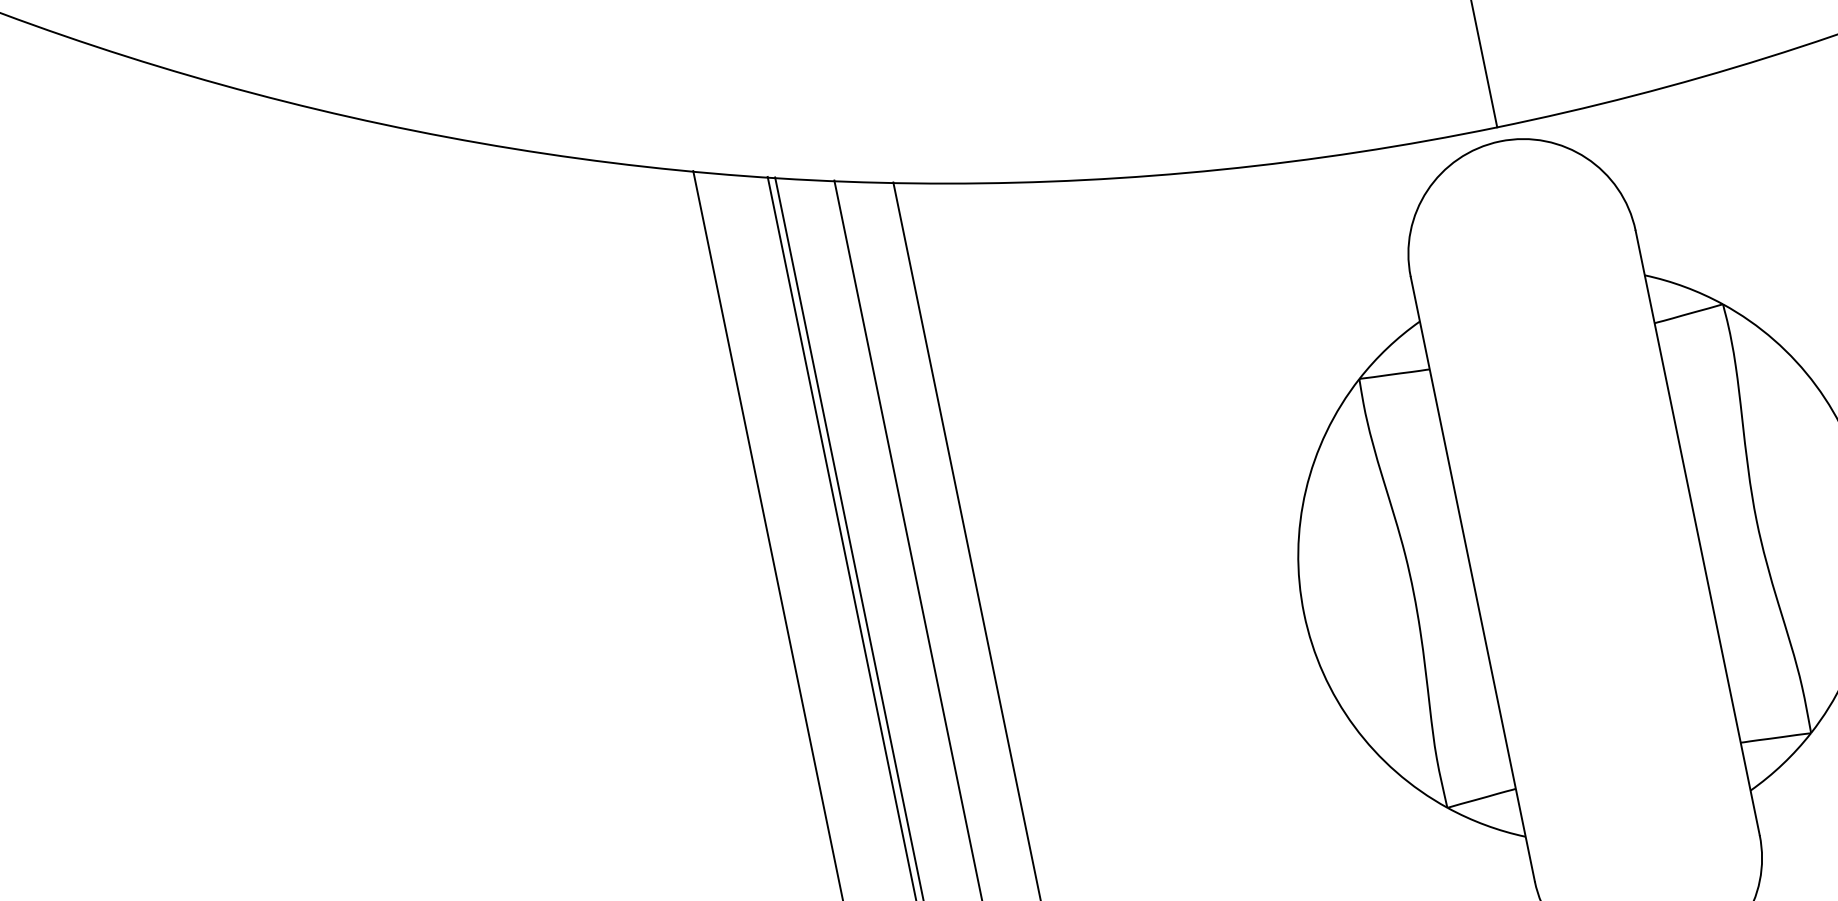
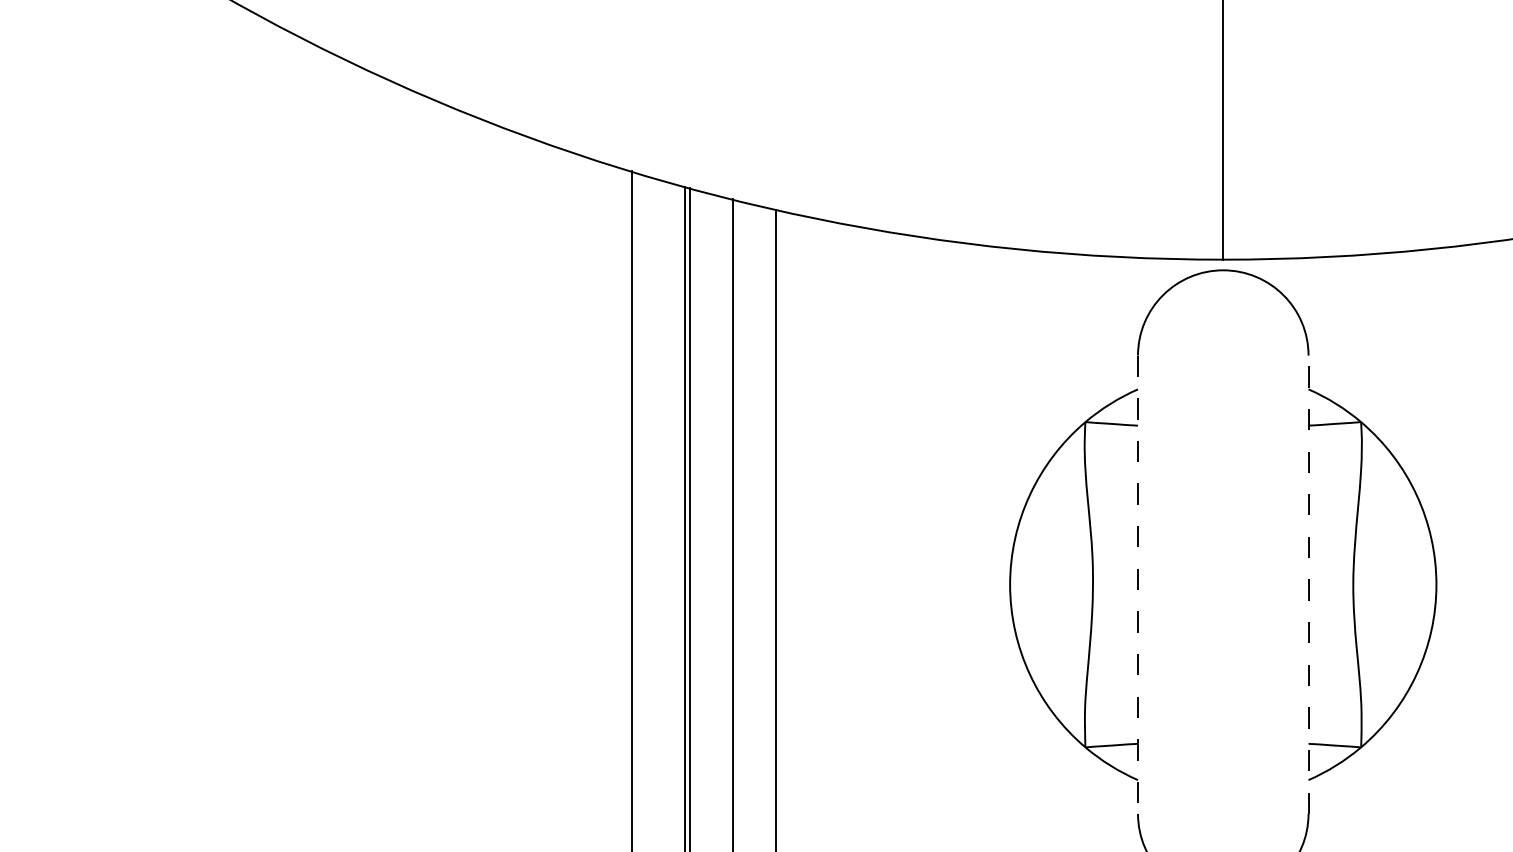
line: (1697, 532) -> (1308, 584), solid -> dashed
line: (1473, 580) -> (1138, 585), solid -> dashed

